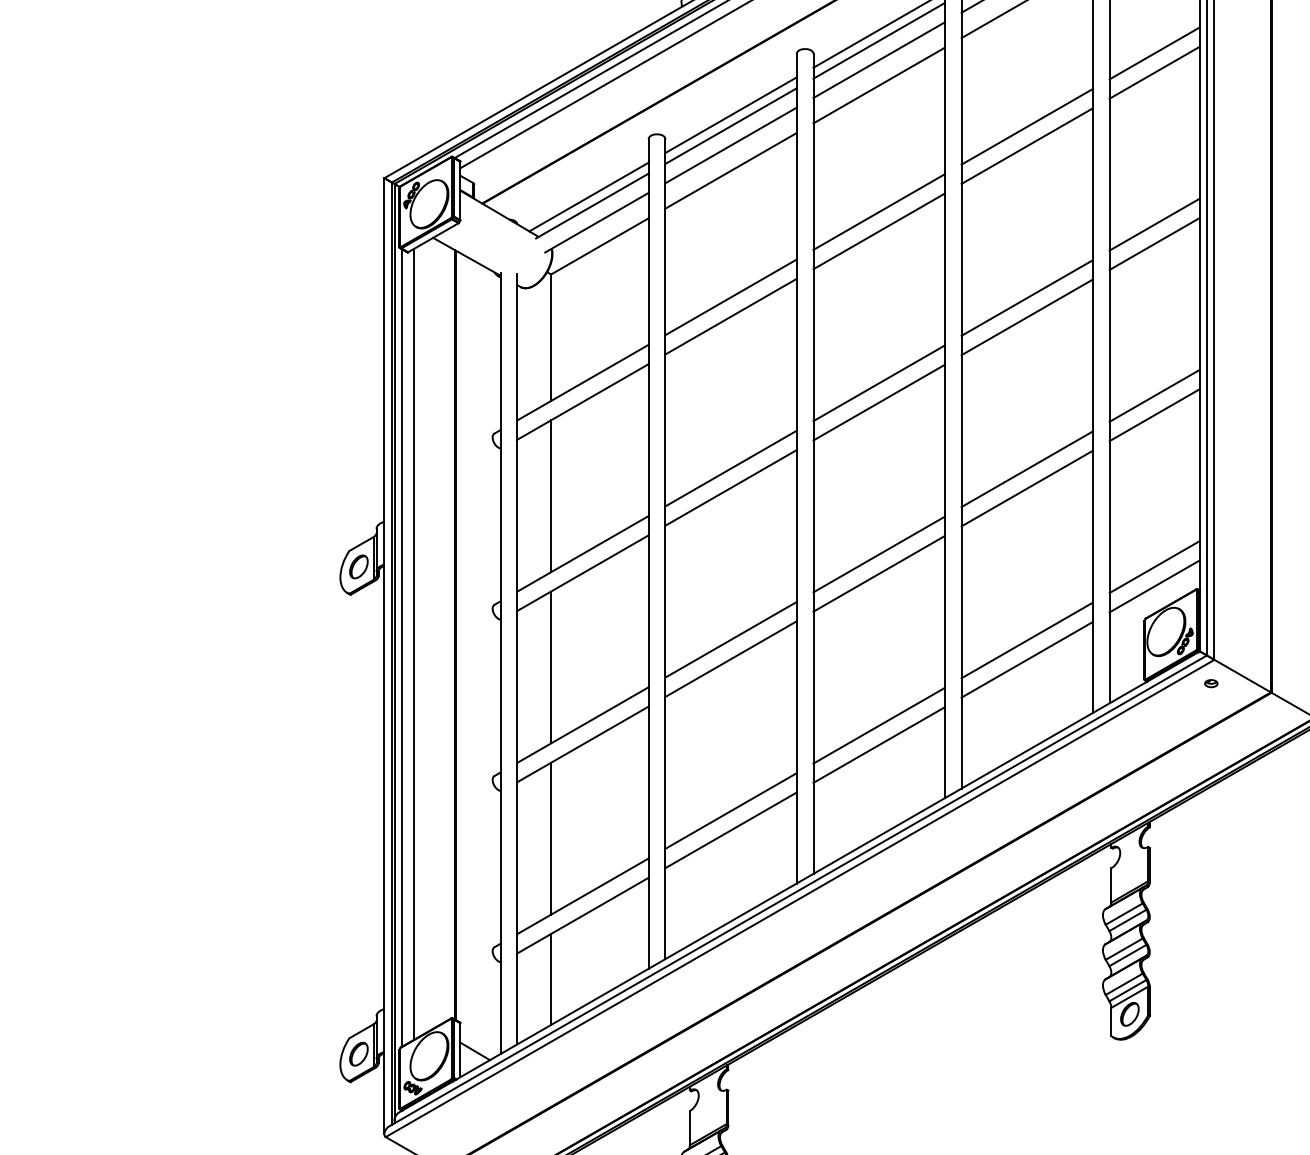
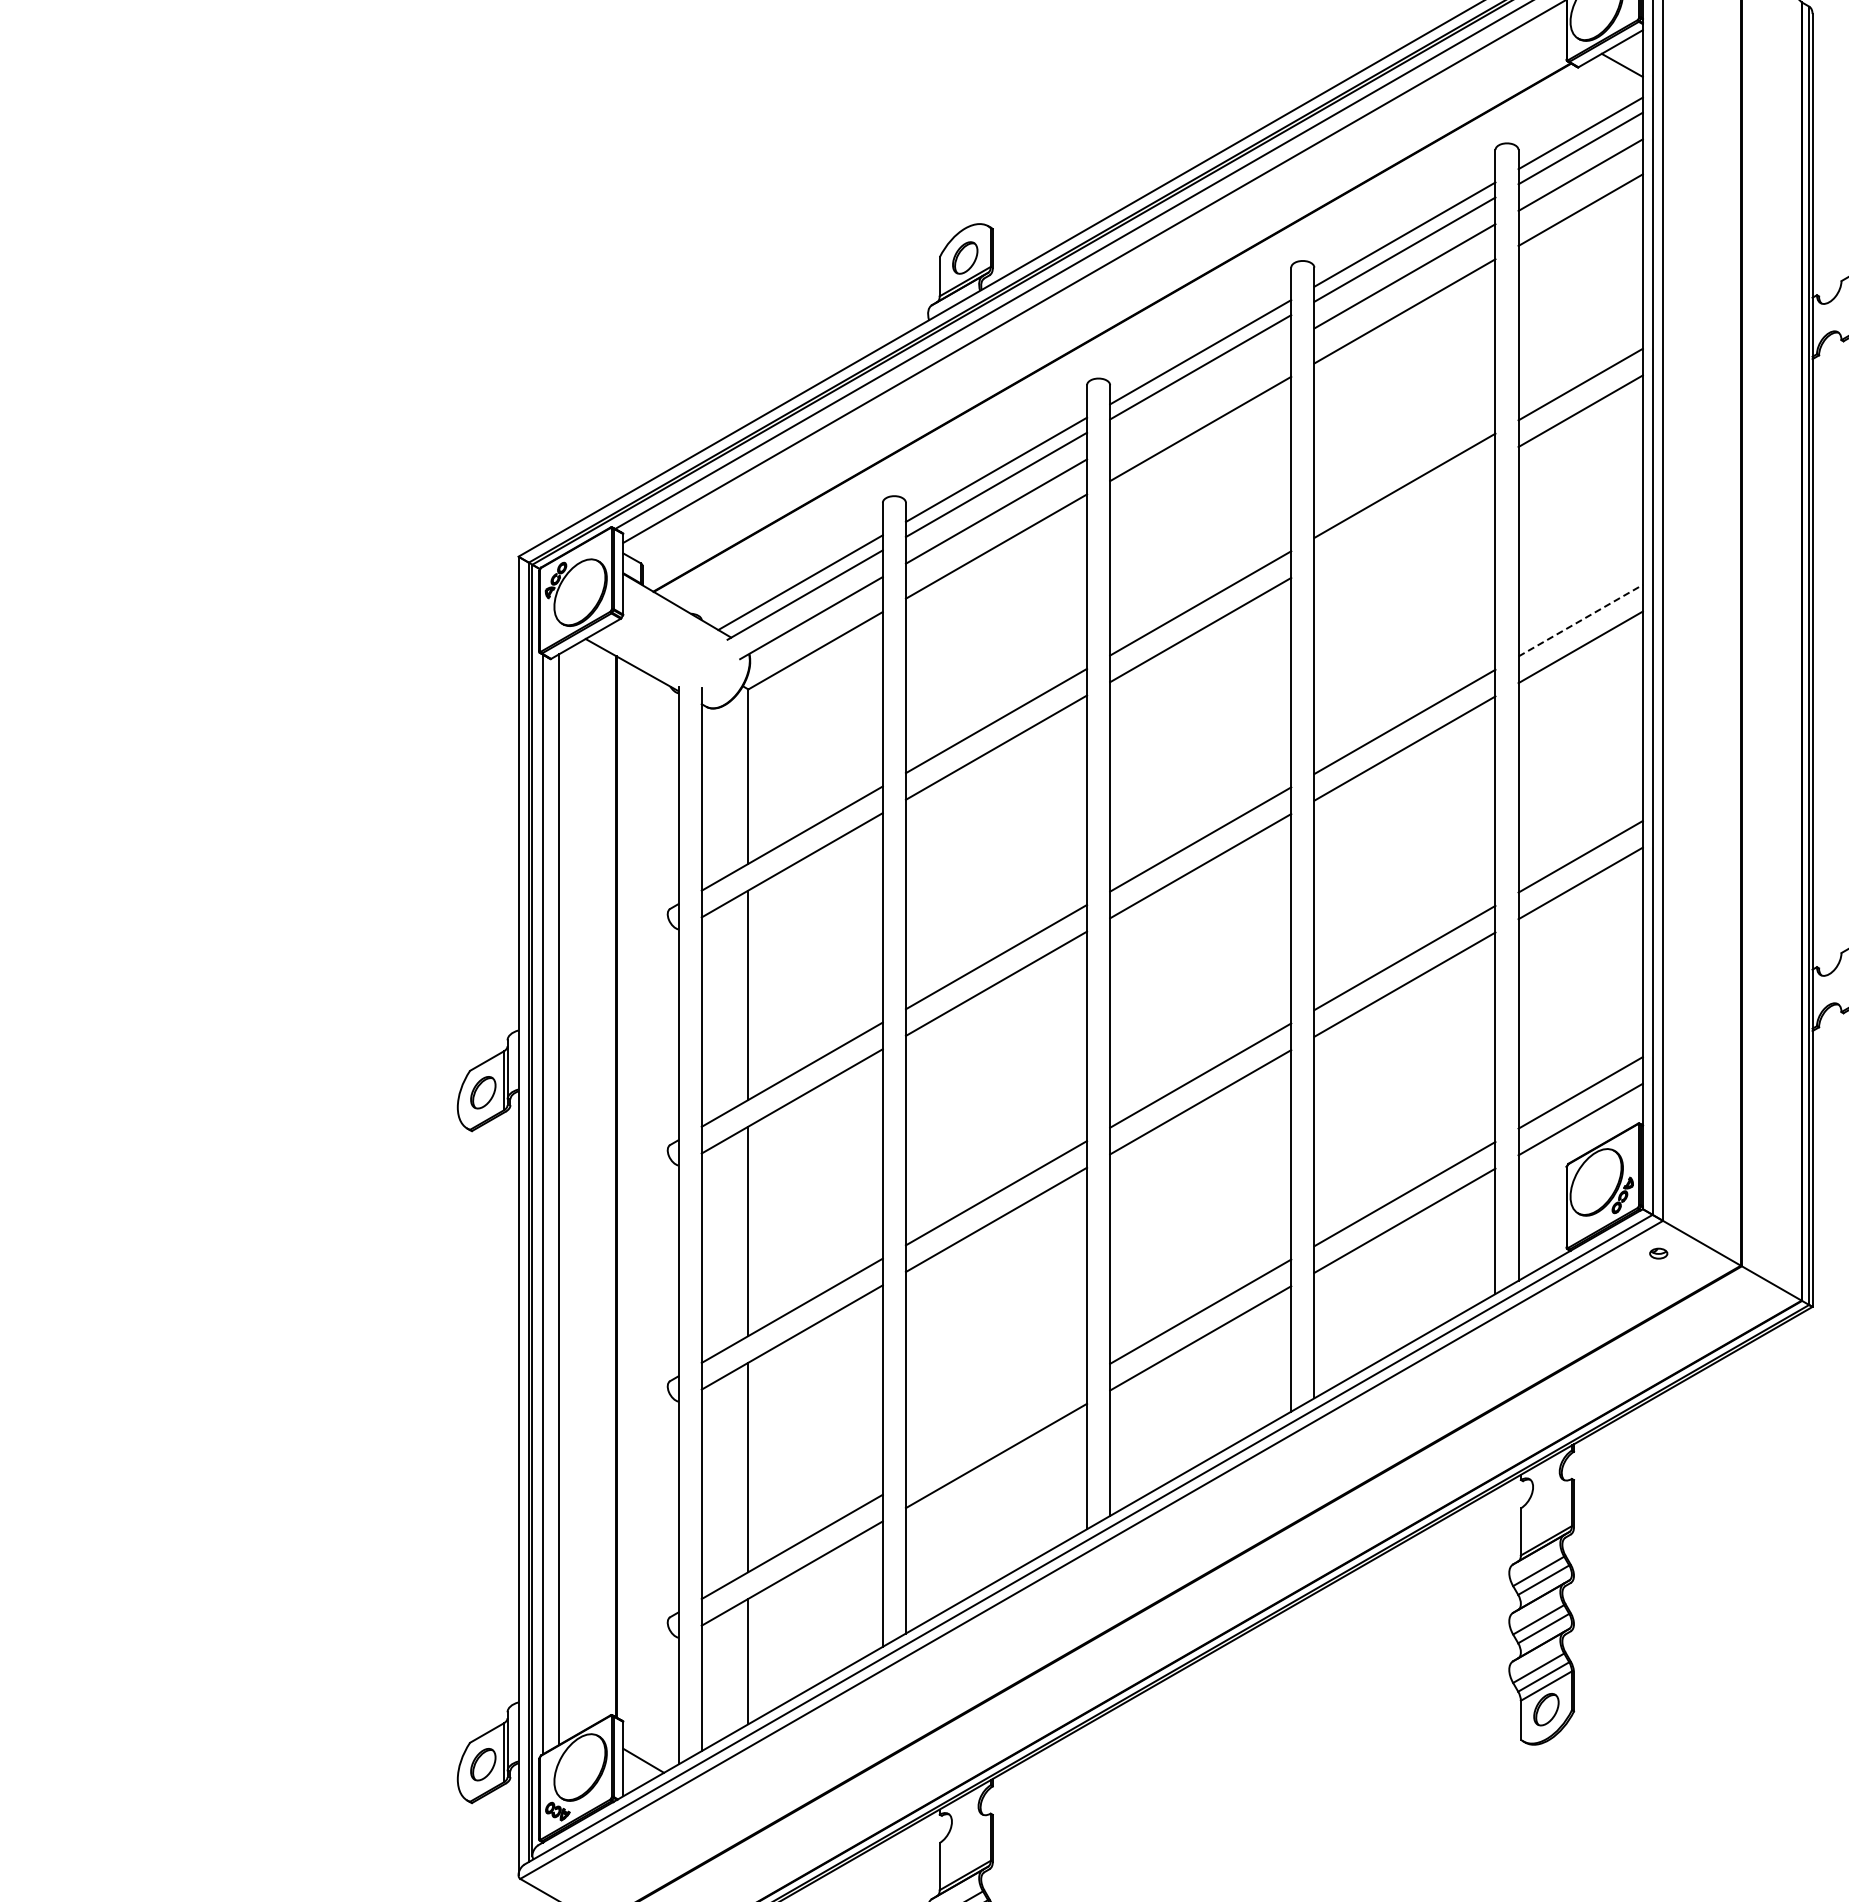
line: (879, 59) -> (1200, 393), removed
line: (1026, 146) -> (1404, 512), removed
line: (1154, 224) -> (1580, 620), solid -> dashed
line: (731, 811) -> (996, 1429), removed

